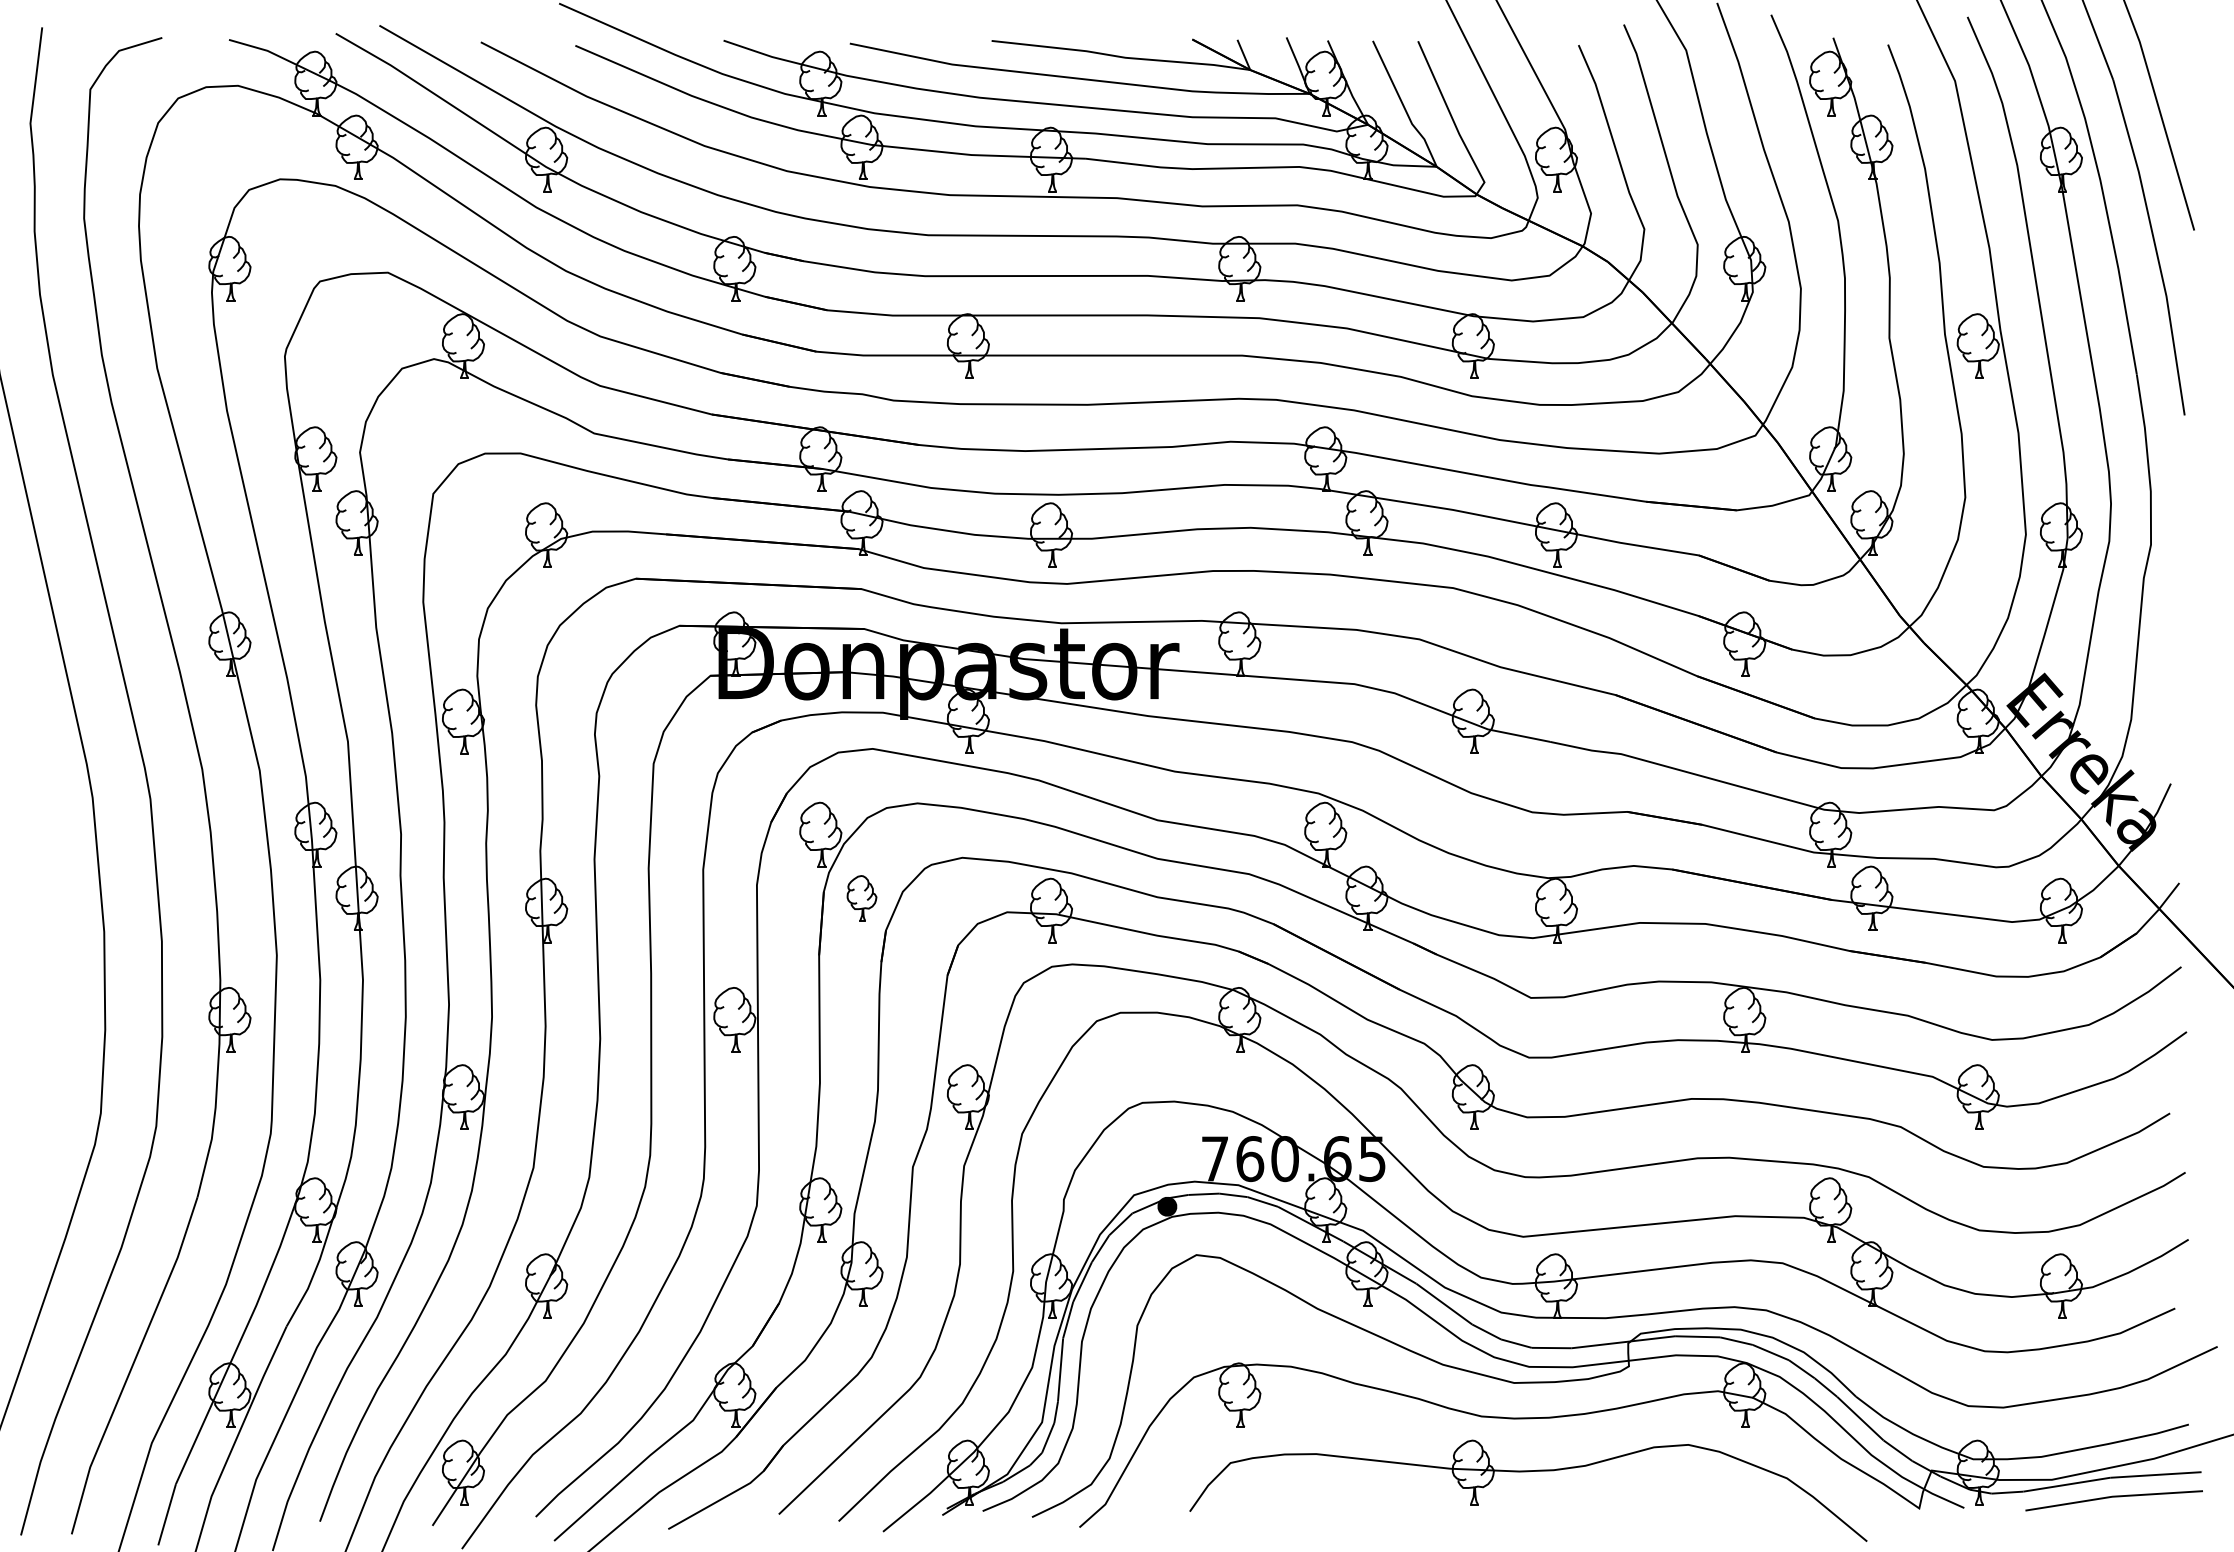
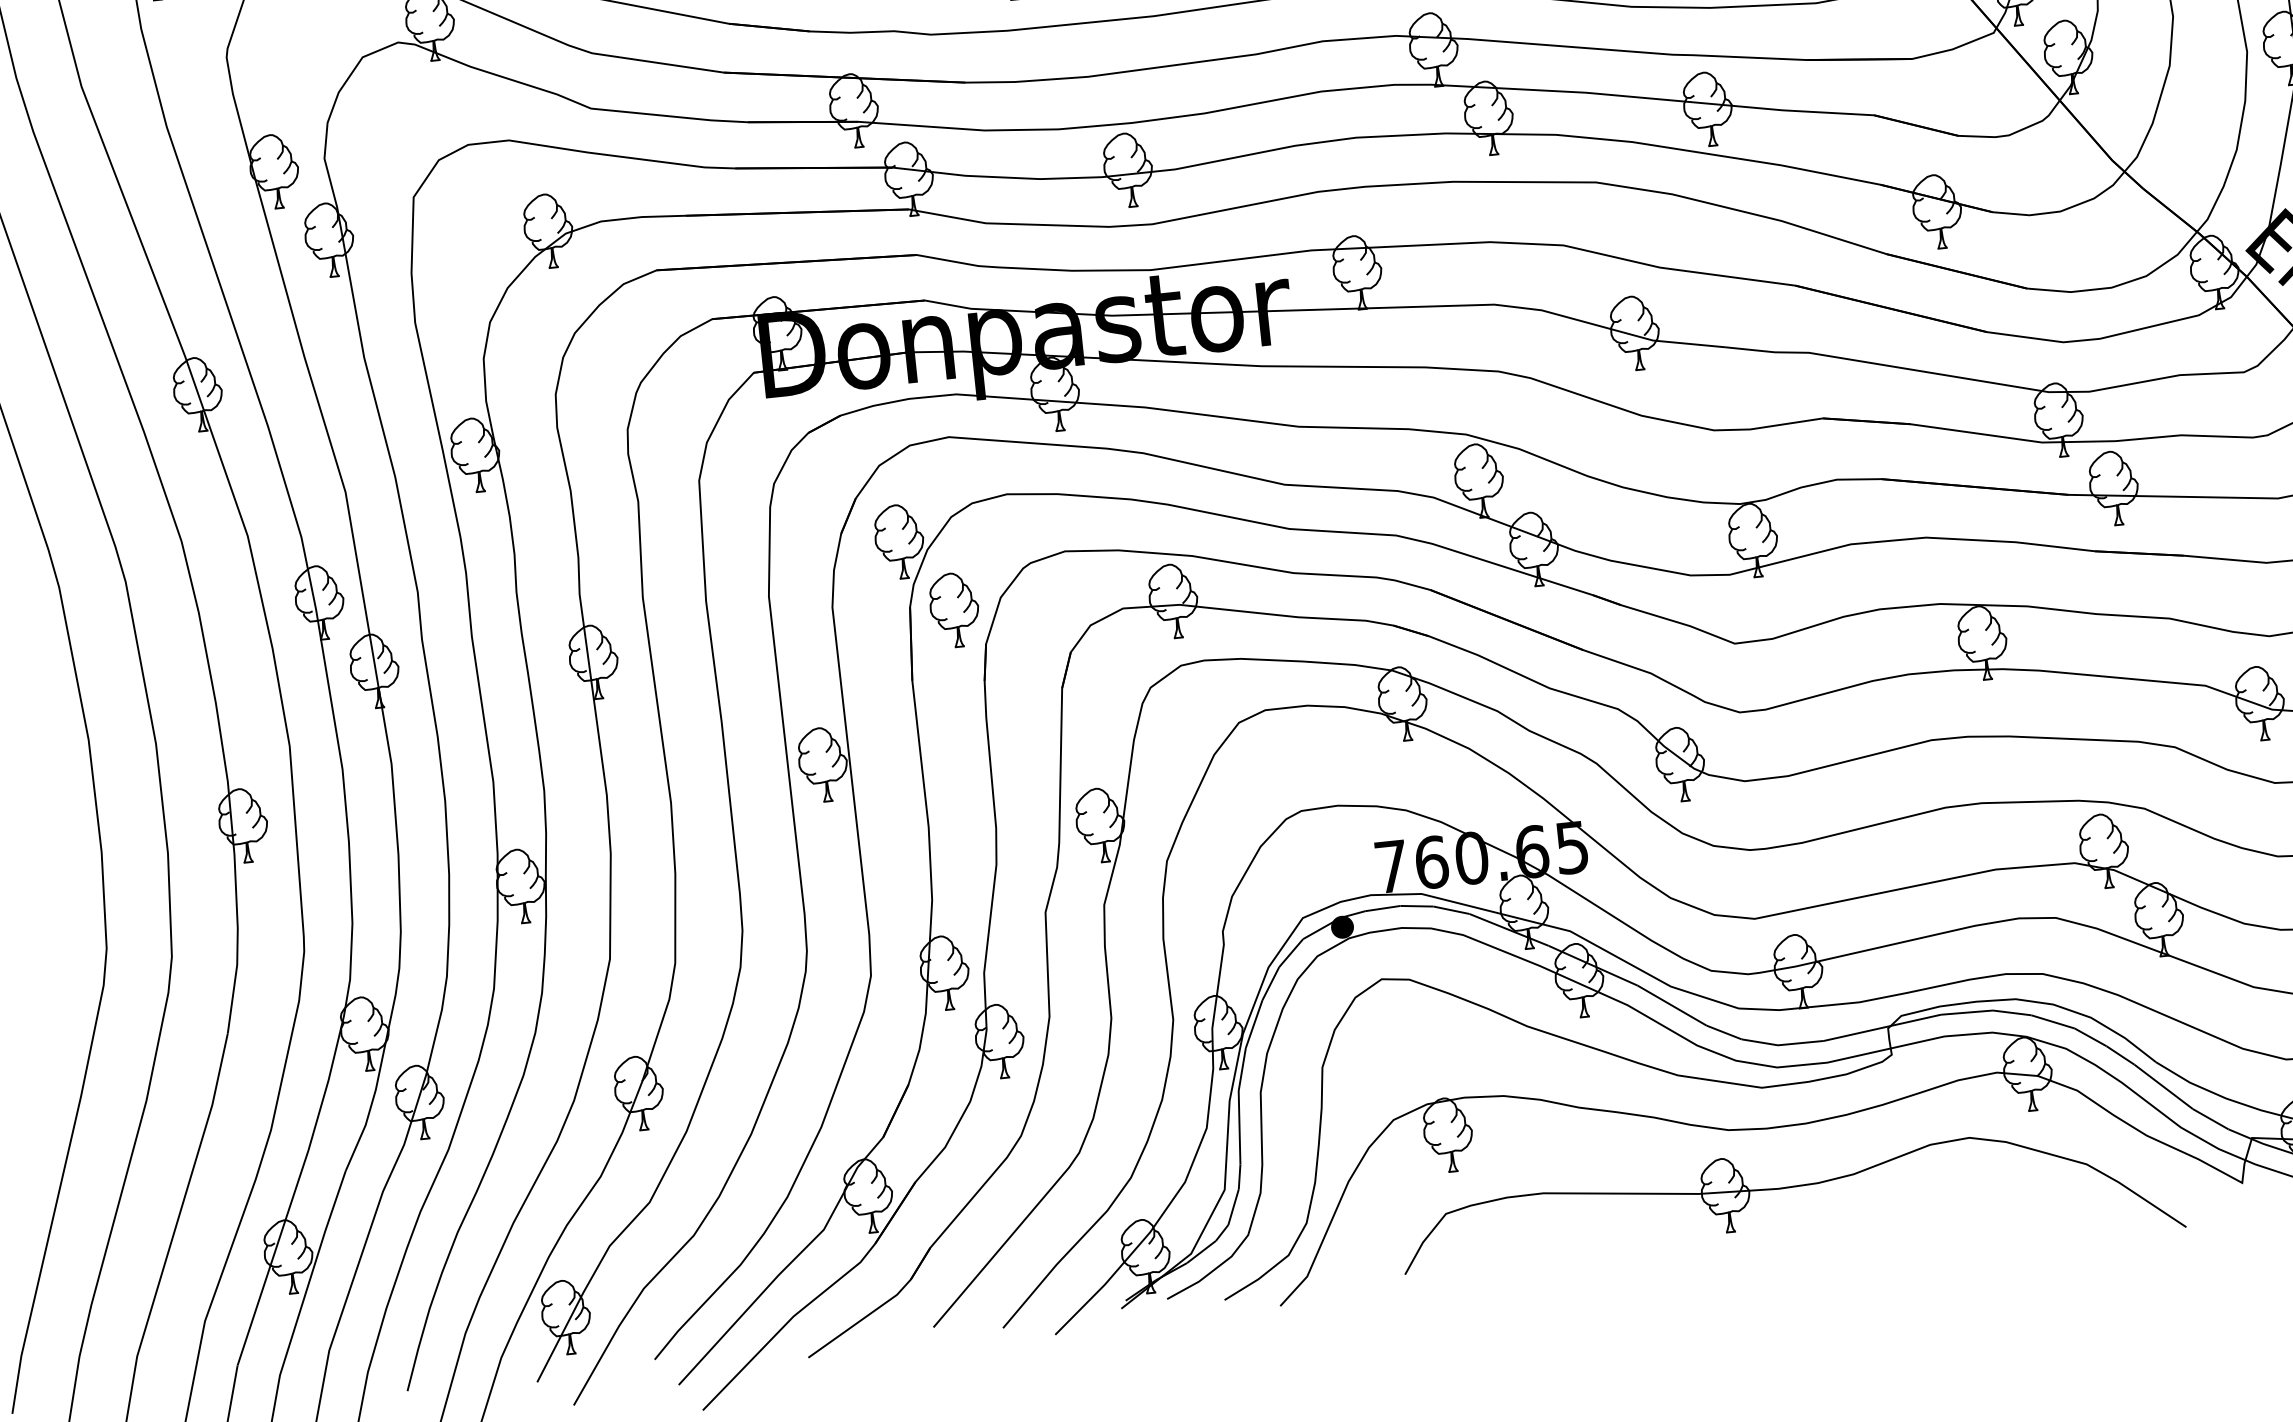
part: (861, 897) -> (953, 609), size x1.43

